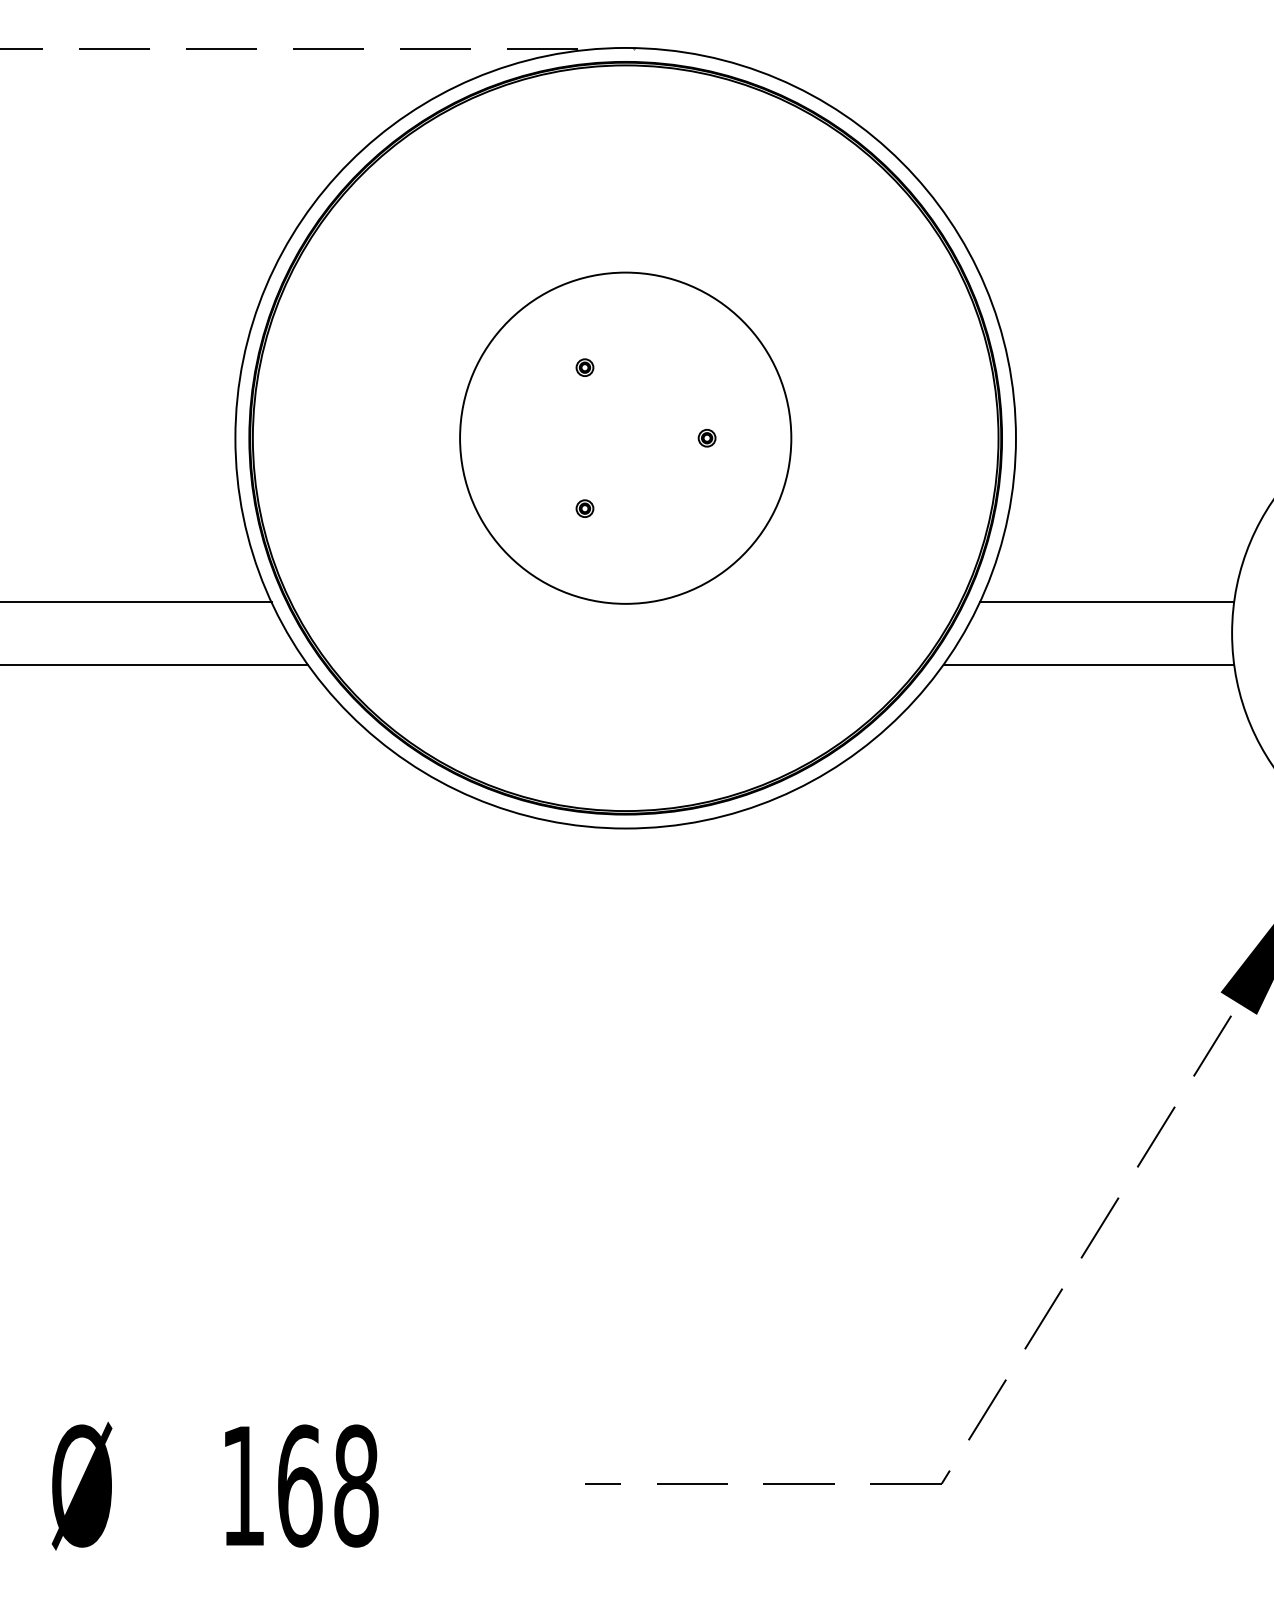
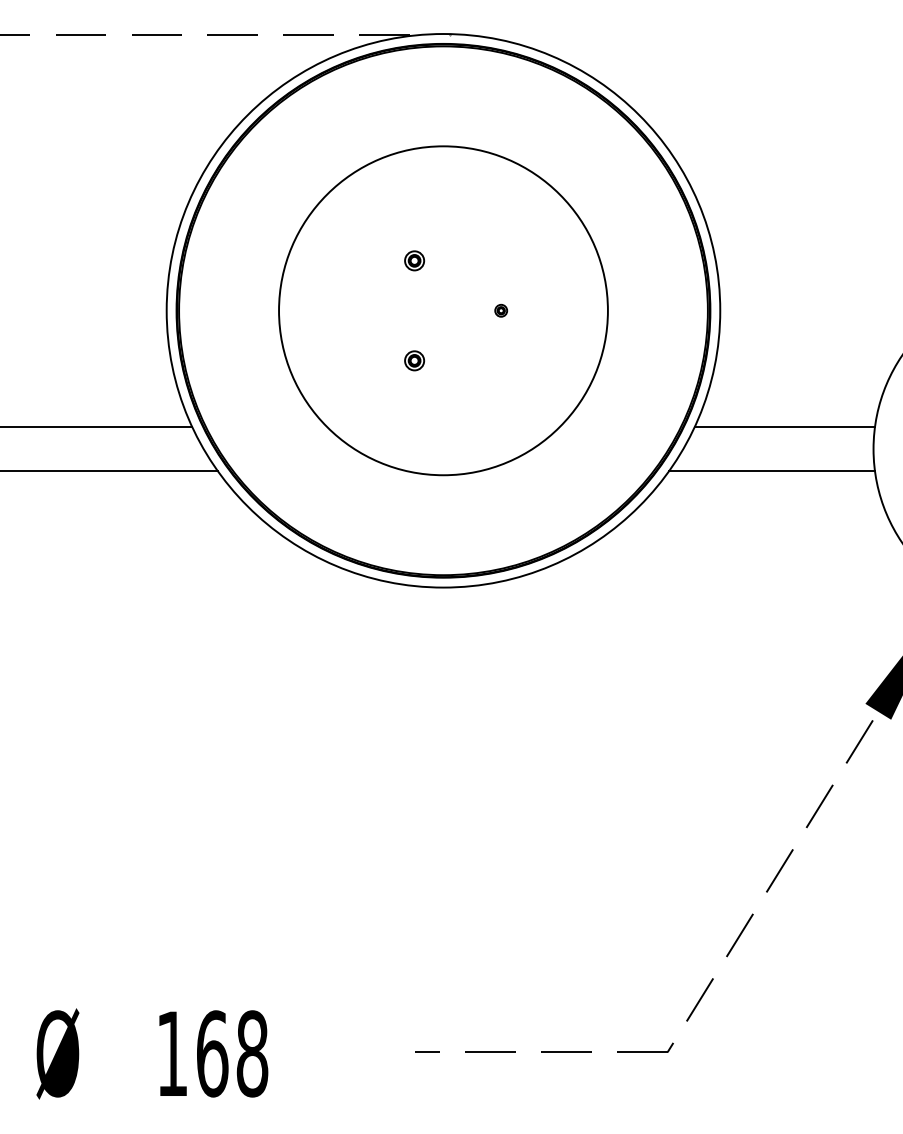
part: (584, 367) -> (414, 260), size x1.6
circle: (625, 437) -> (443, 310), size x1.4
part: (584, 508) -> (414, 360), size x1.6

